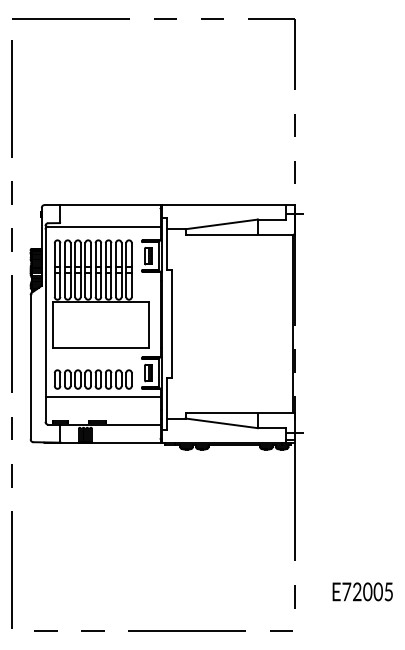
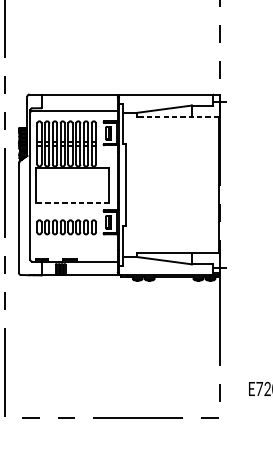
line: (241, 234) -> (179, 116), solid -> dashed
line: (100, 348) -> (72, 203), solid -> dashed
line: (102, 397) -> (73, 241), removed

